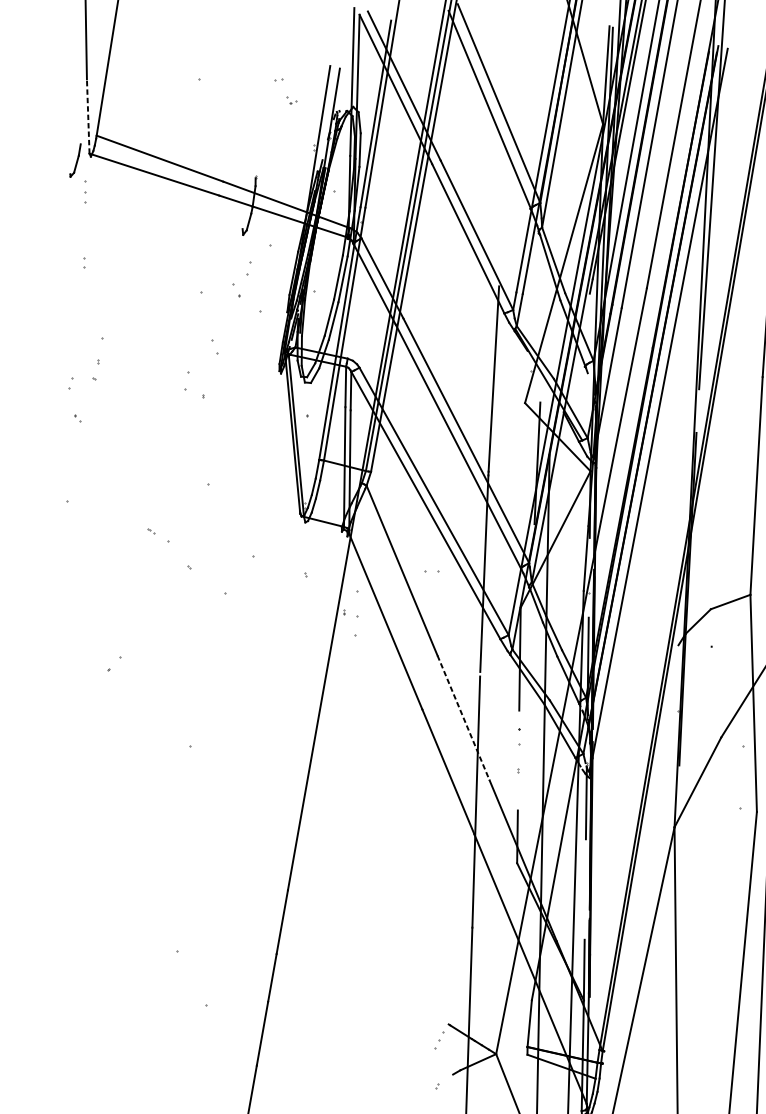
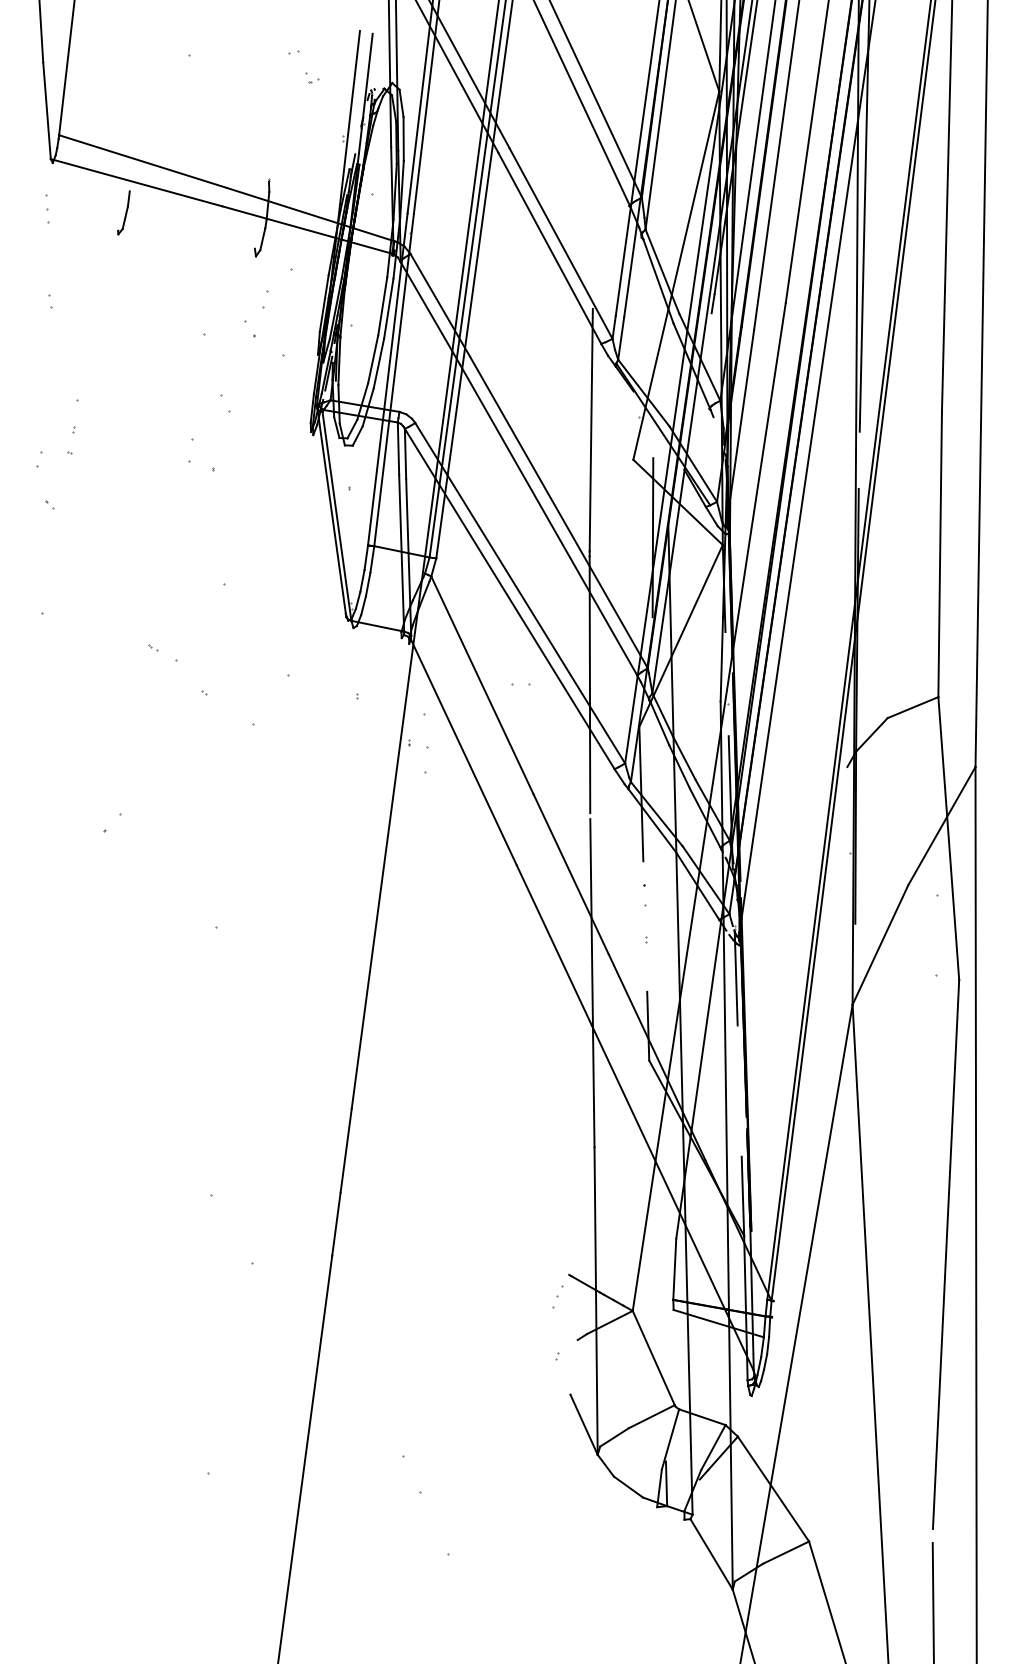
line: (88, 116) -> (47, 110), dashed -> solid
part: (75, 160) -> (123, 212), moved
line: (463, 718) -> (571, 874), dashed -> solid

